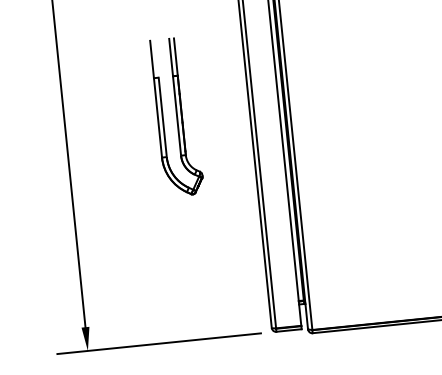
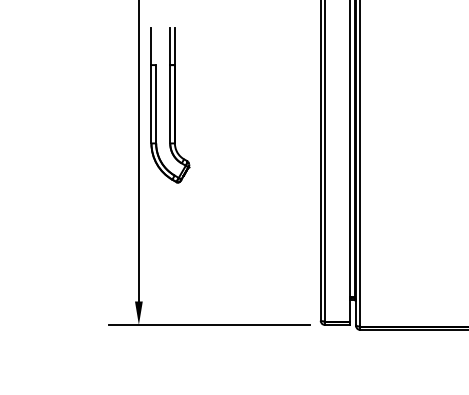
part: (177, 117) -> (170, 105), moved

